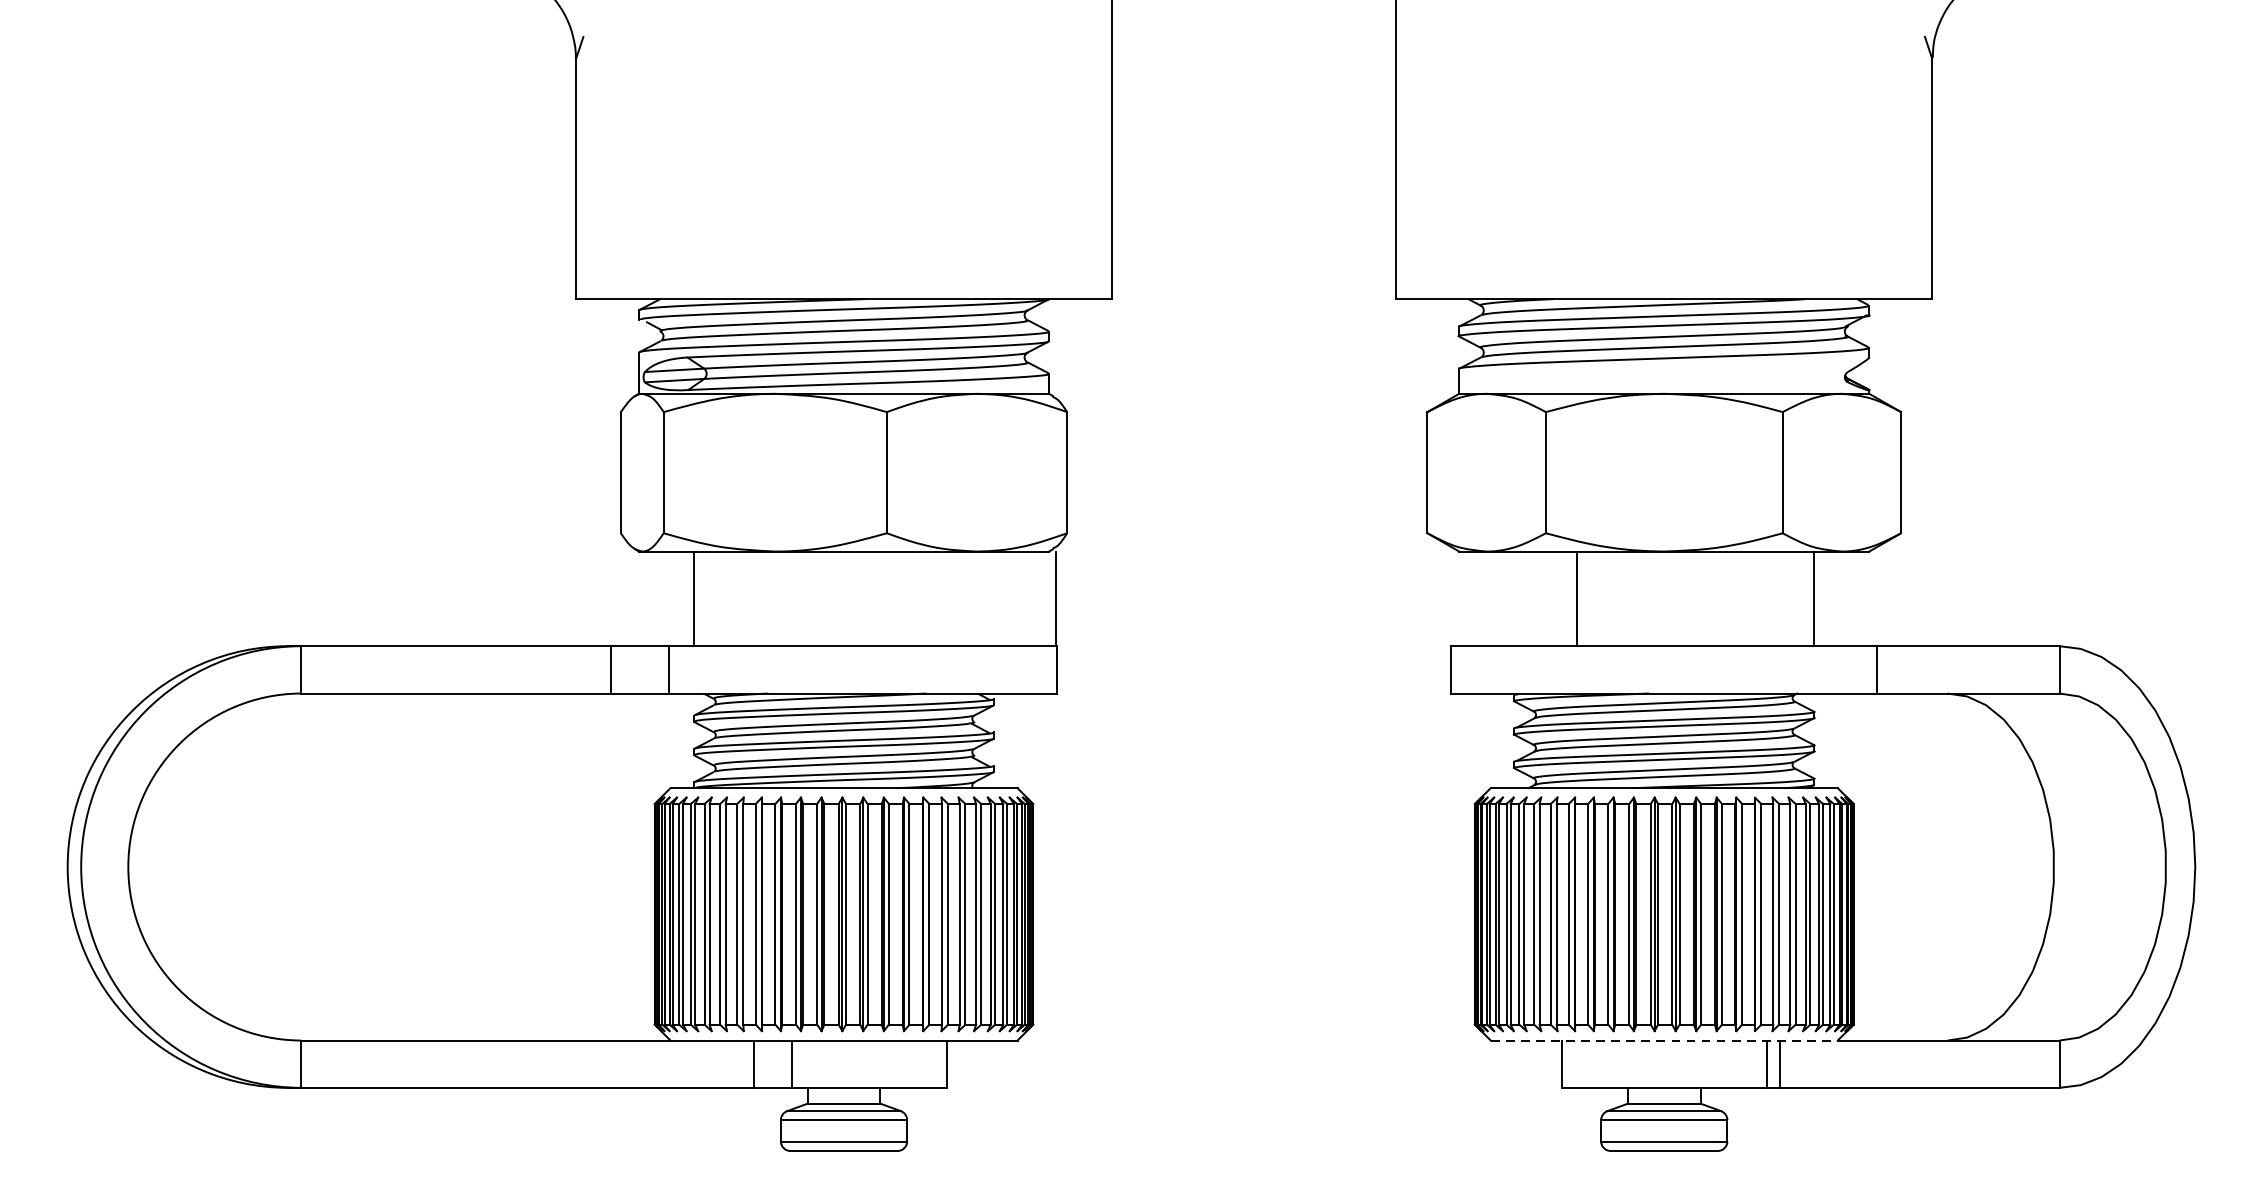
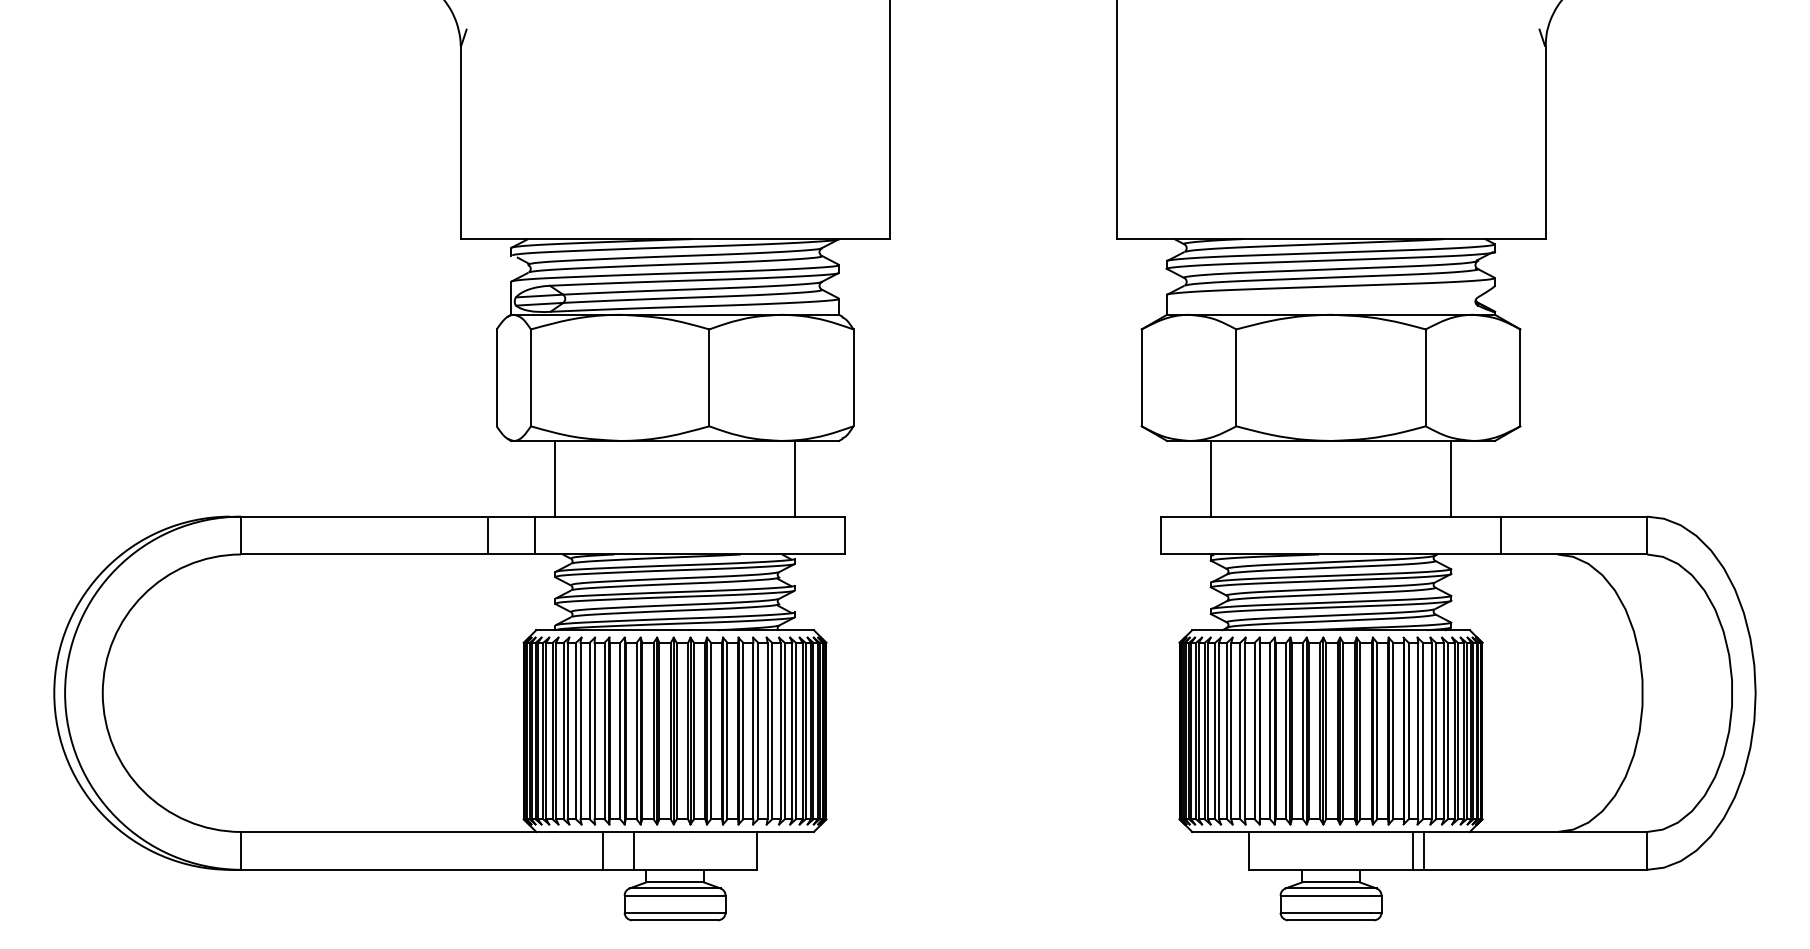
line: (1055, 598) -> (794, 478), moved
line: (1577, 598) -> (1211, 478), moved
line: (1664, 1039) -> (1331, 831), dashed -> solid

